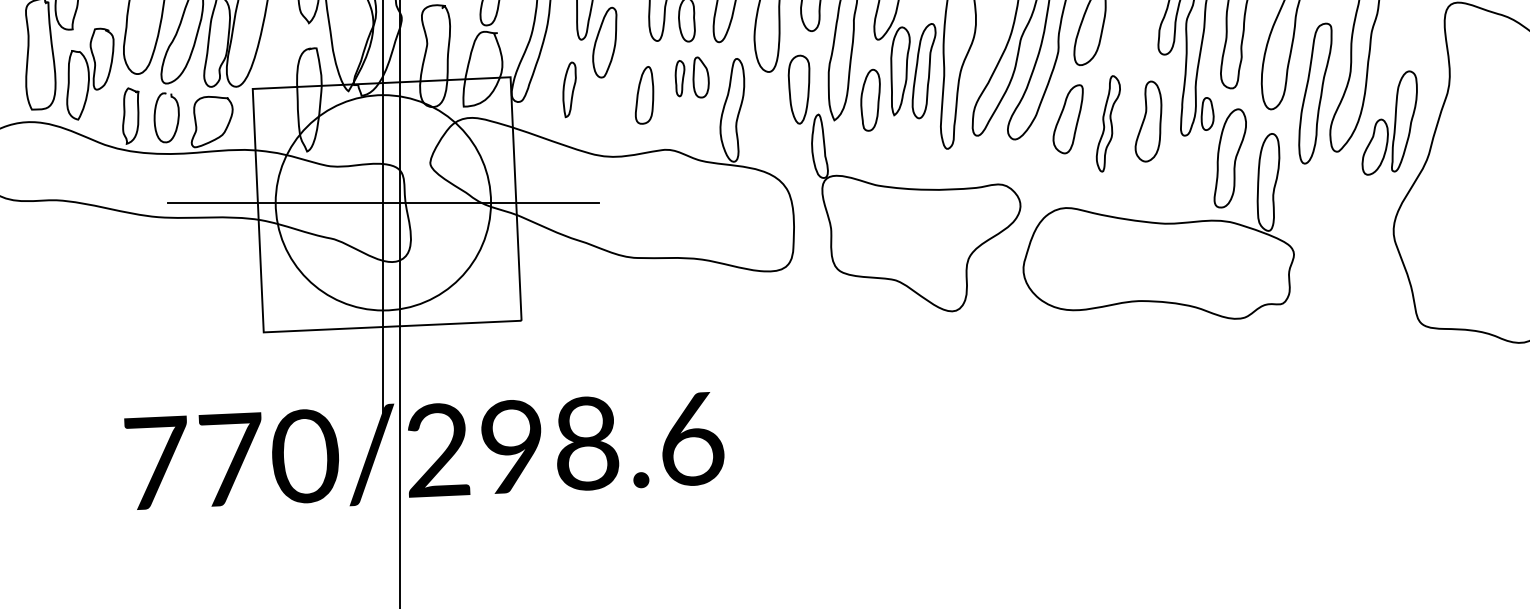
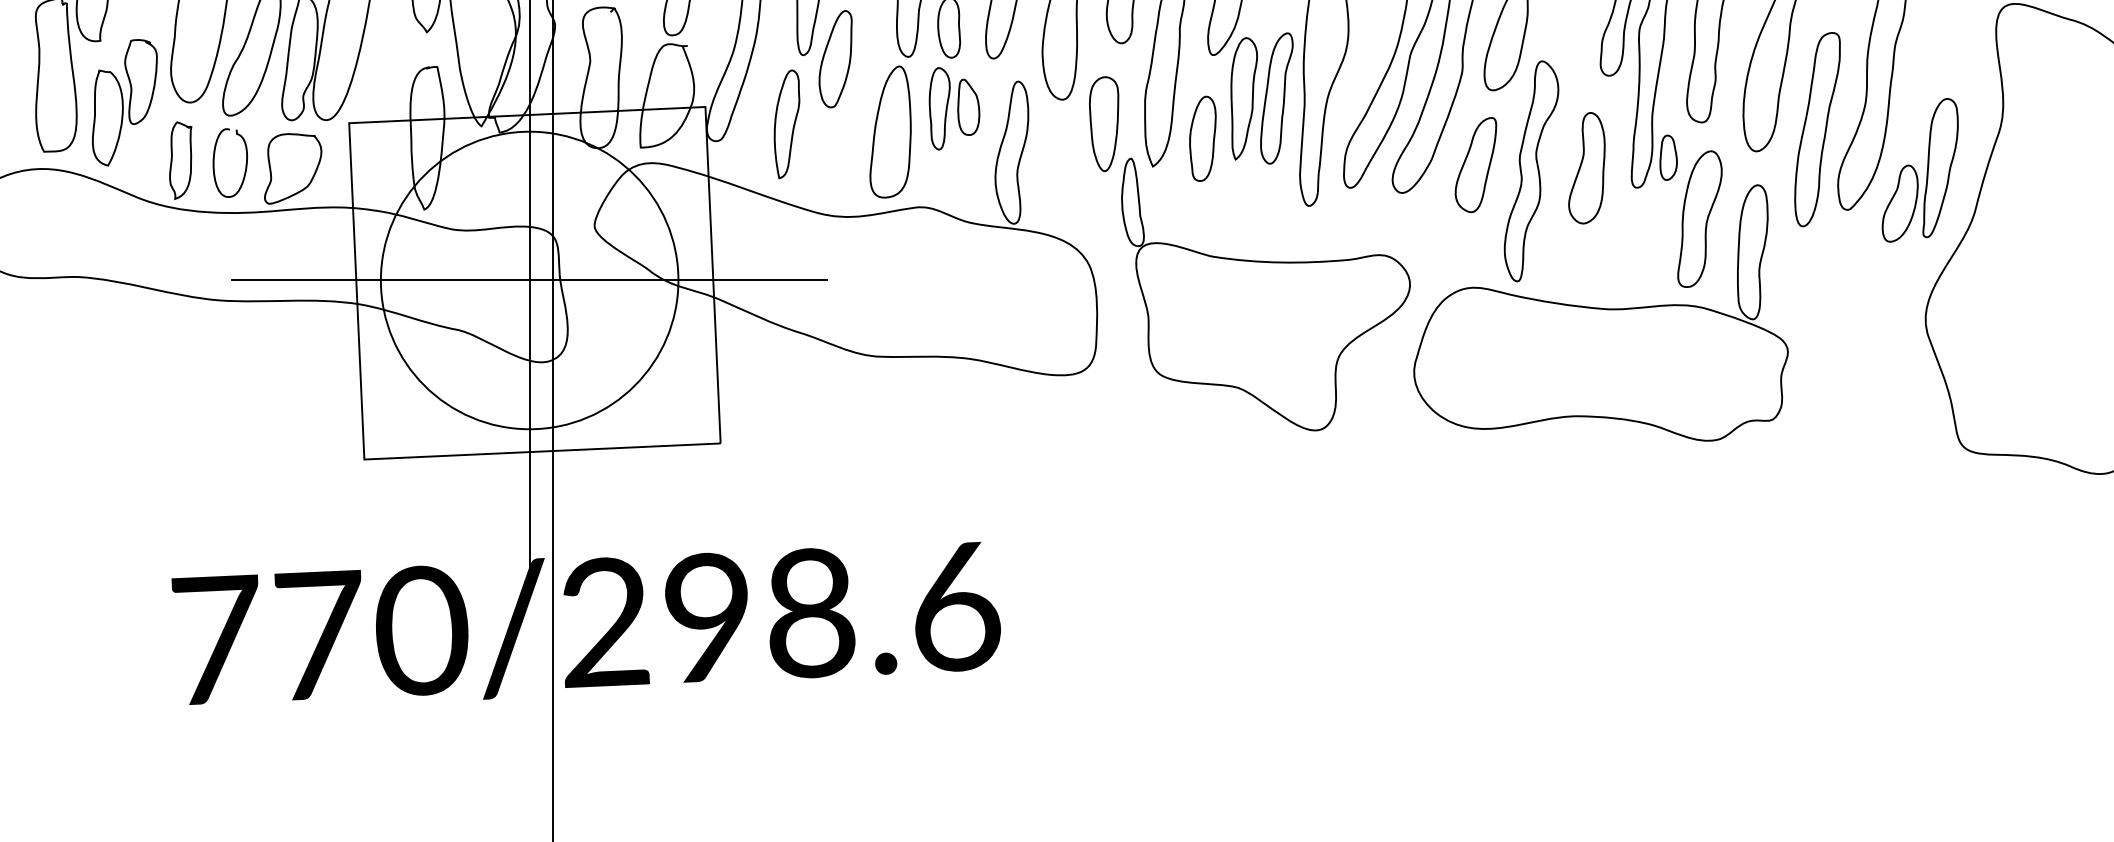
part: (679, 78) -> (939, 108), size x1.67
part: (569, 89) -> (786, 124), size x1.43
part: (644, 94) -> (890, 131), size x1.67
part: (1108, 123) -> (1531, 171), size x1.67

